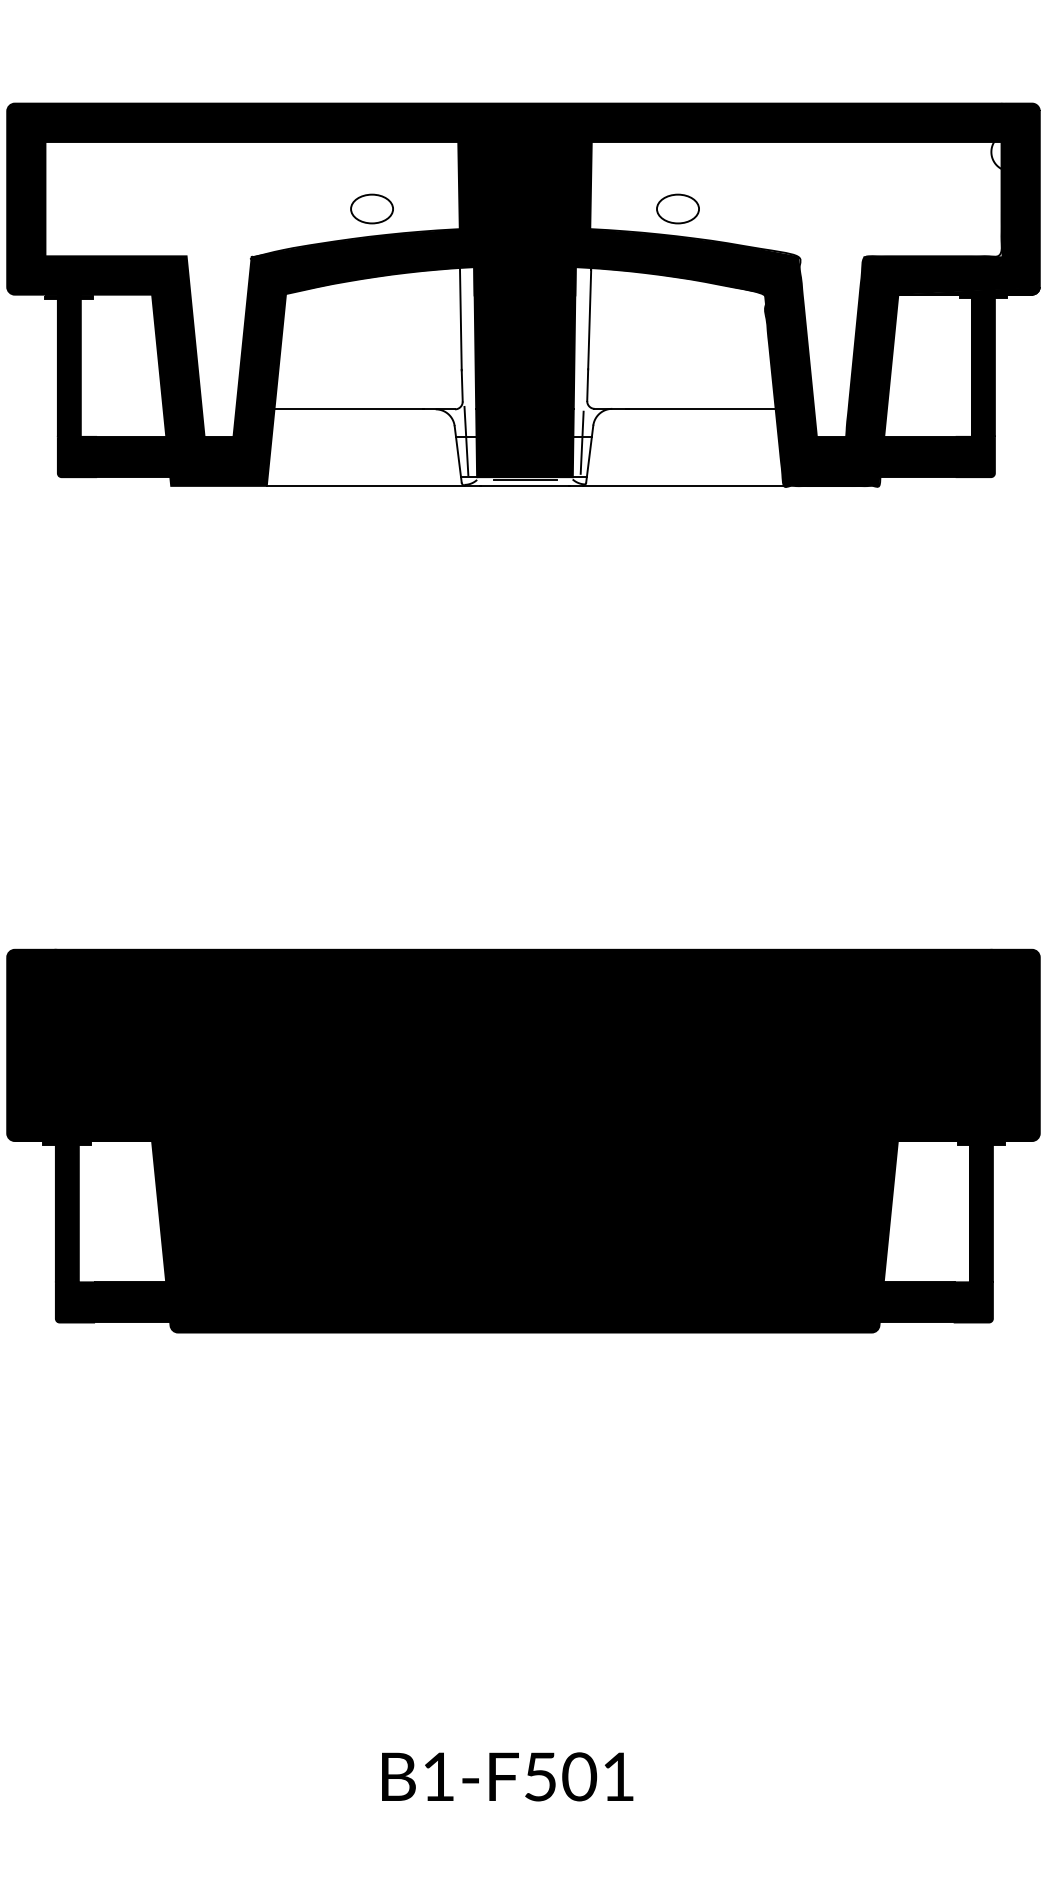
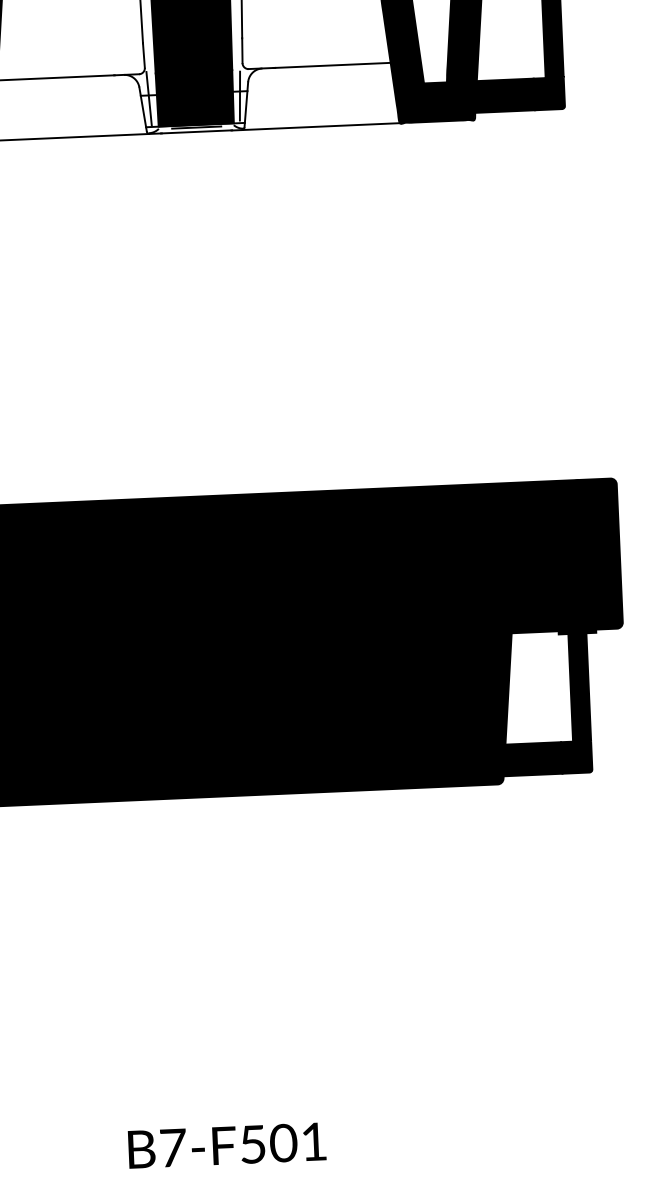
text: (439, 1776) -> (173, 1147), B1-F501 -> B7-F501

